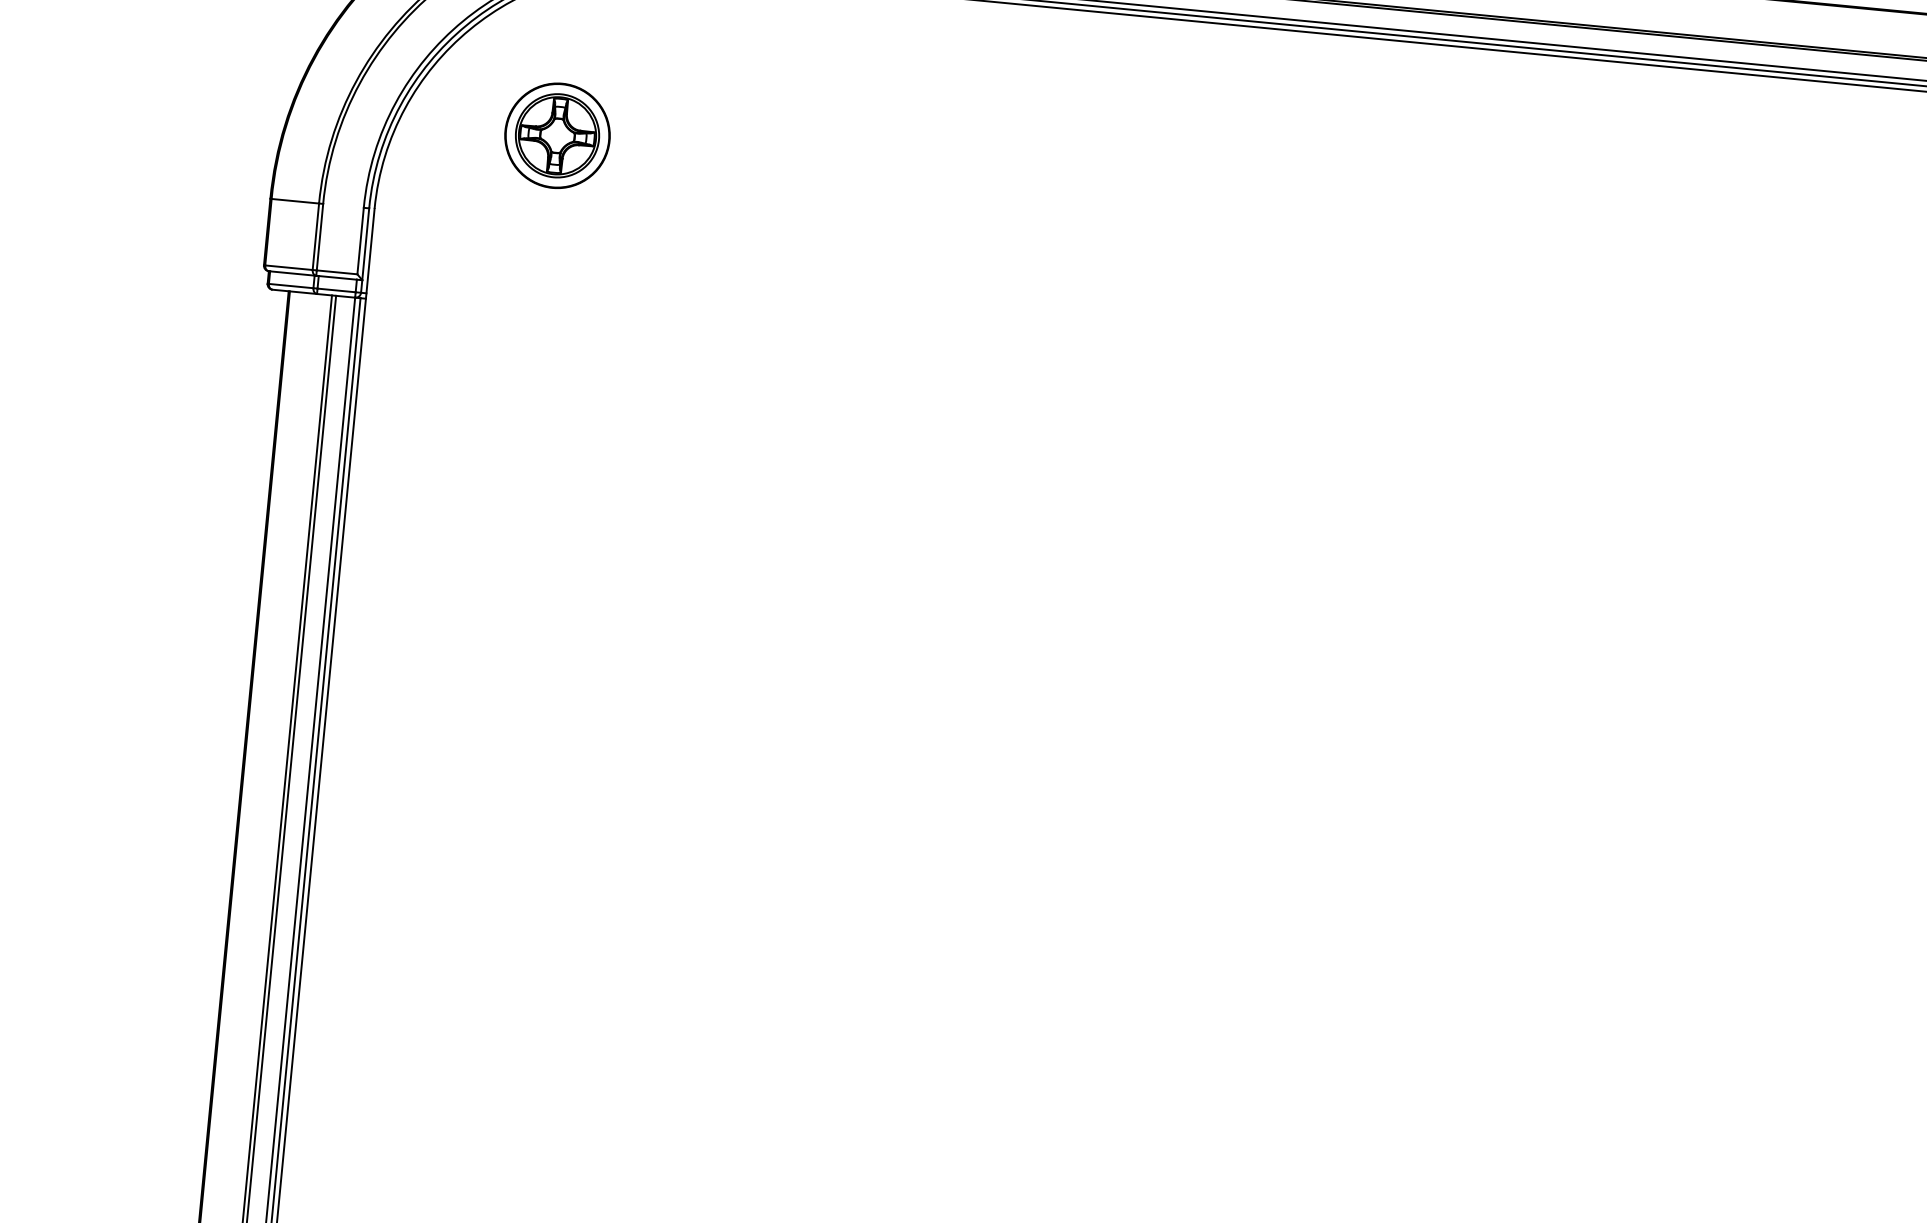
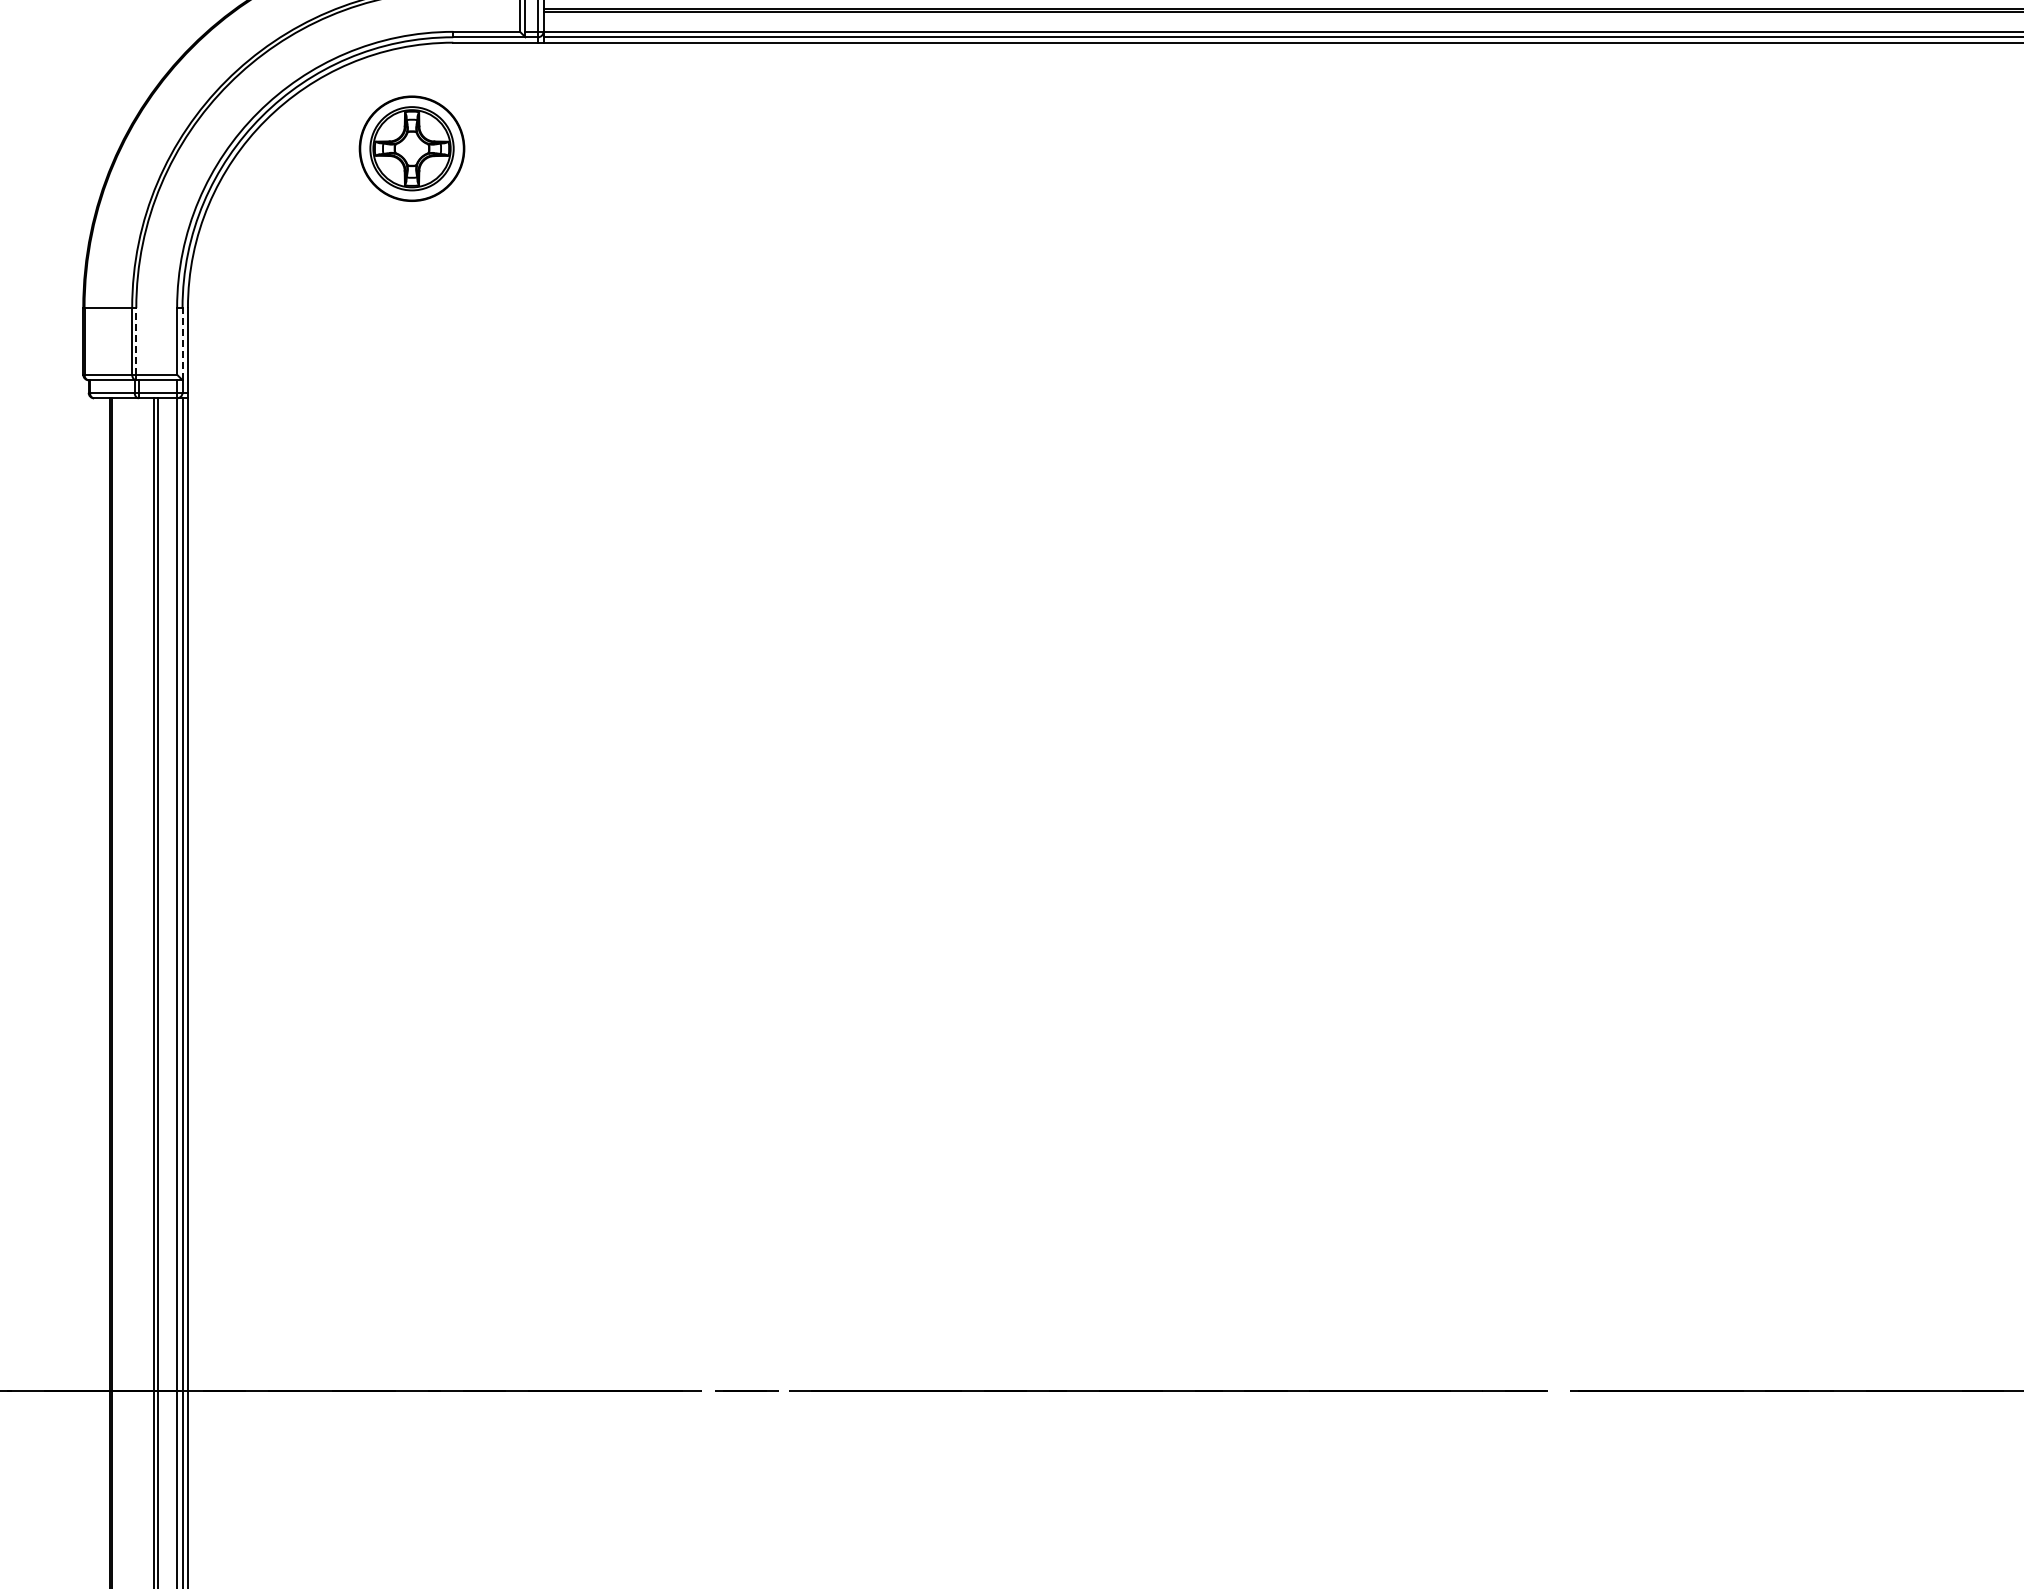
part: (557, 135) -> (411, 148), moved
line: (320, 236) -> (136, 340), solid -> dashed
line: (365, 243) -> (182, 343), solid -> dashed

